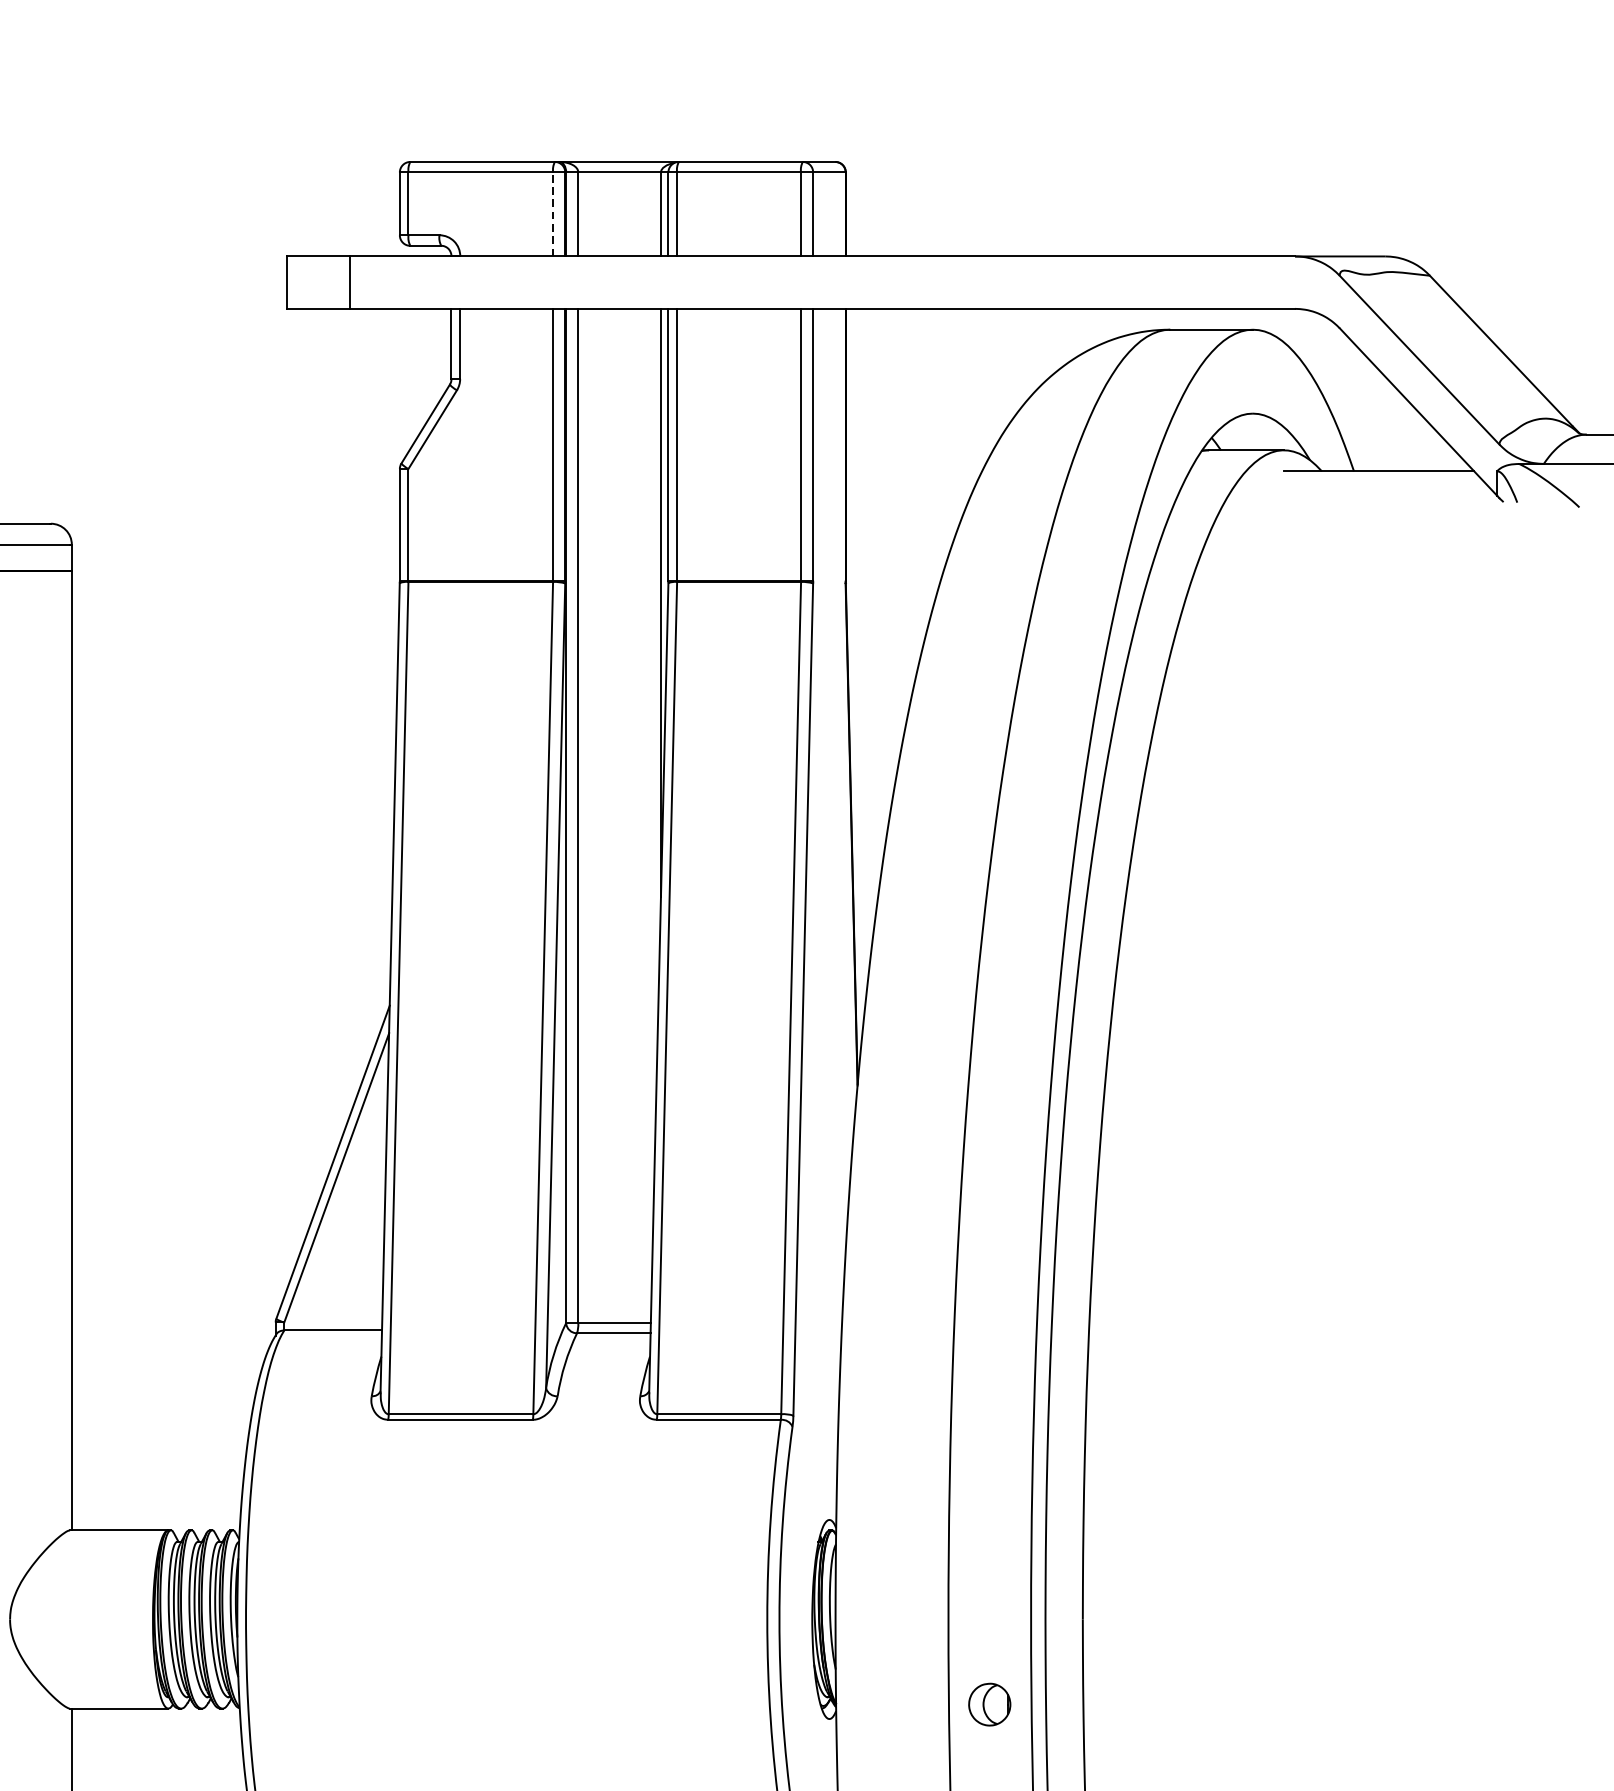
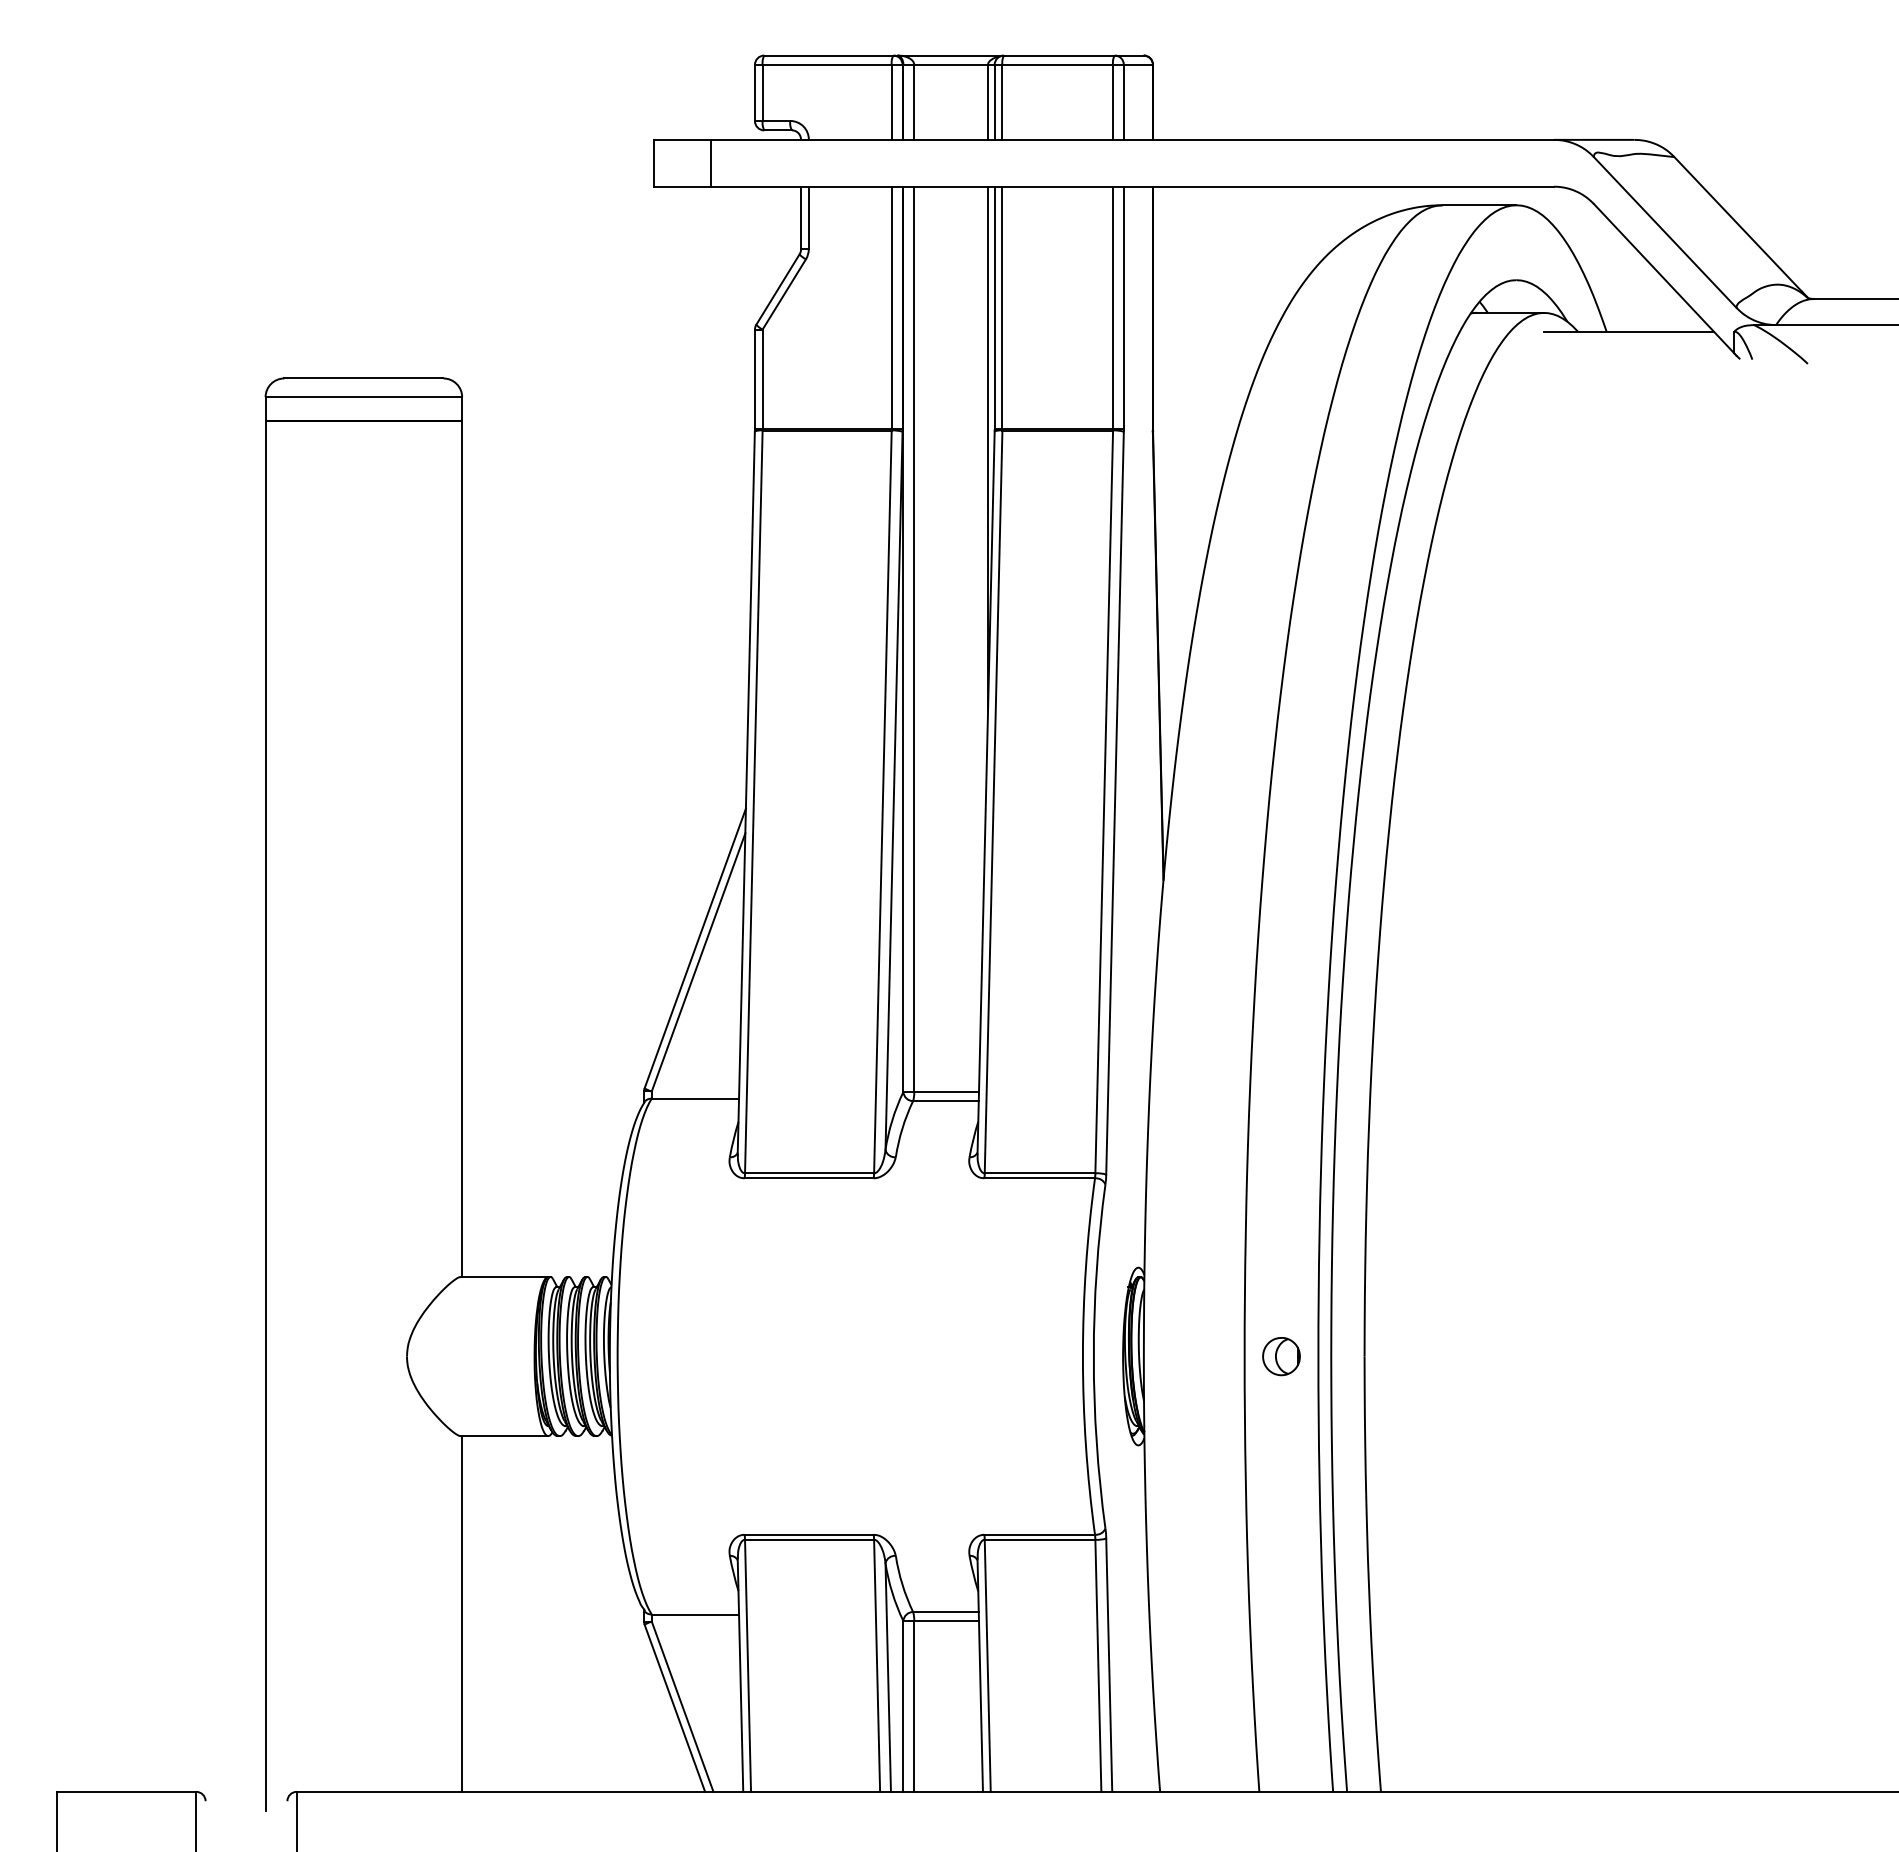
line: (552, 213) -> (891, 101), dashed -> solid
part: (989, 1704) -> (1281, 1356), moved

